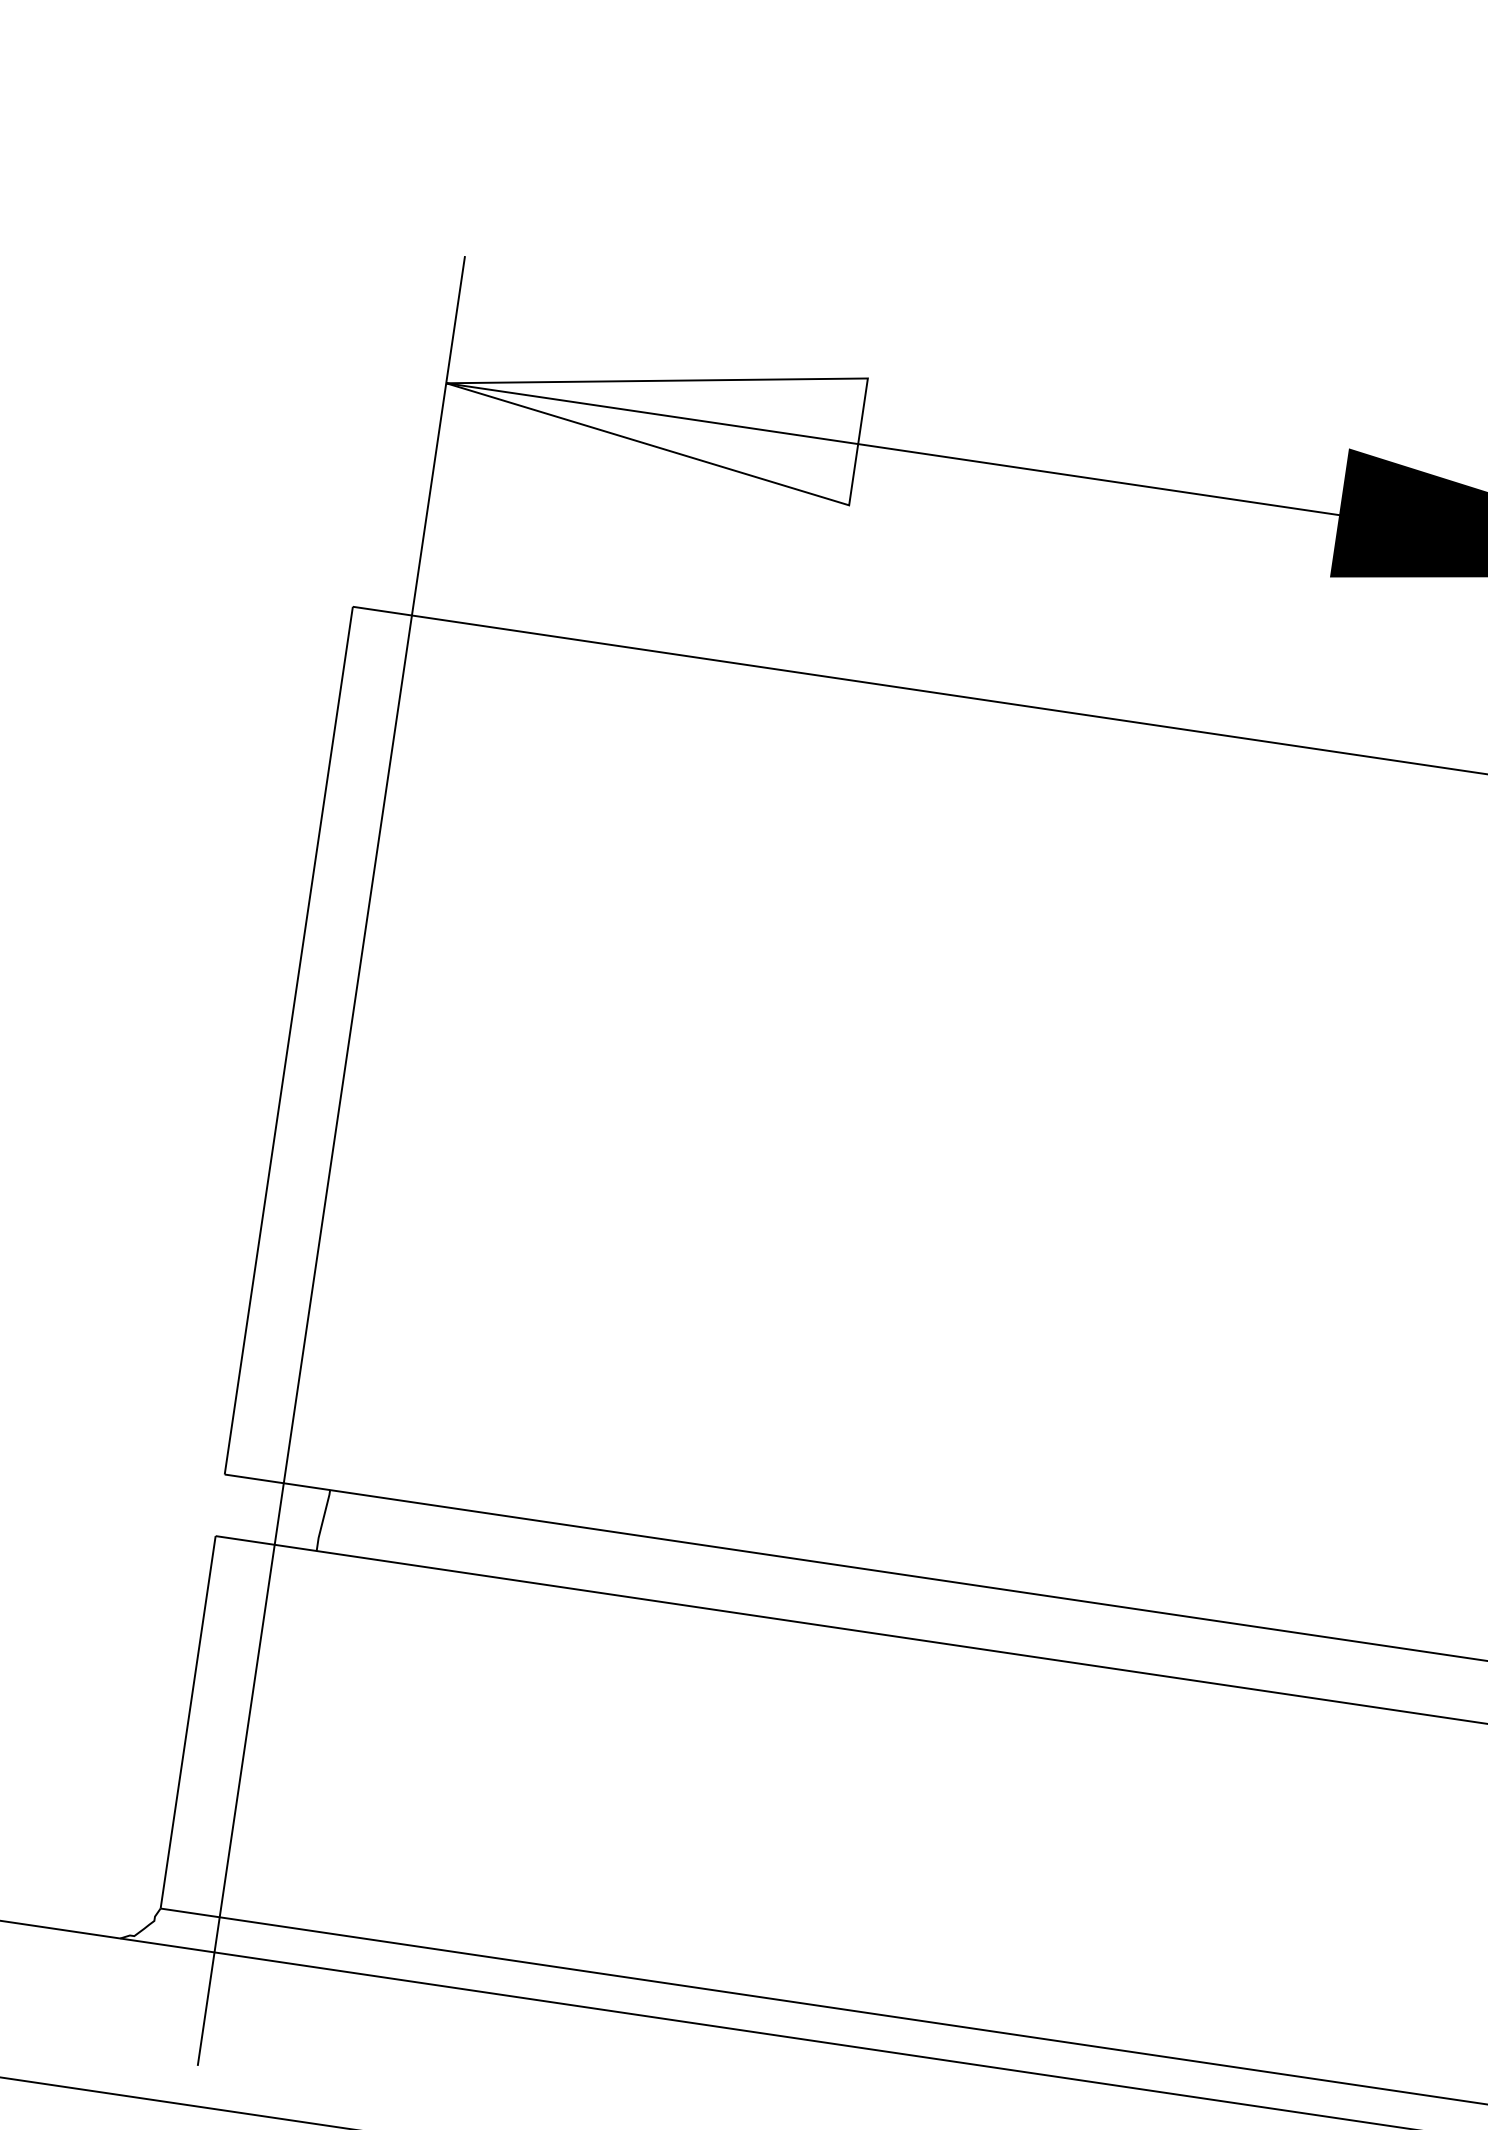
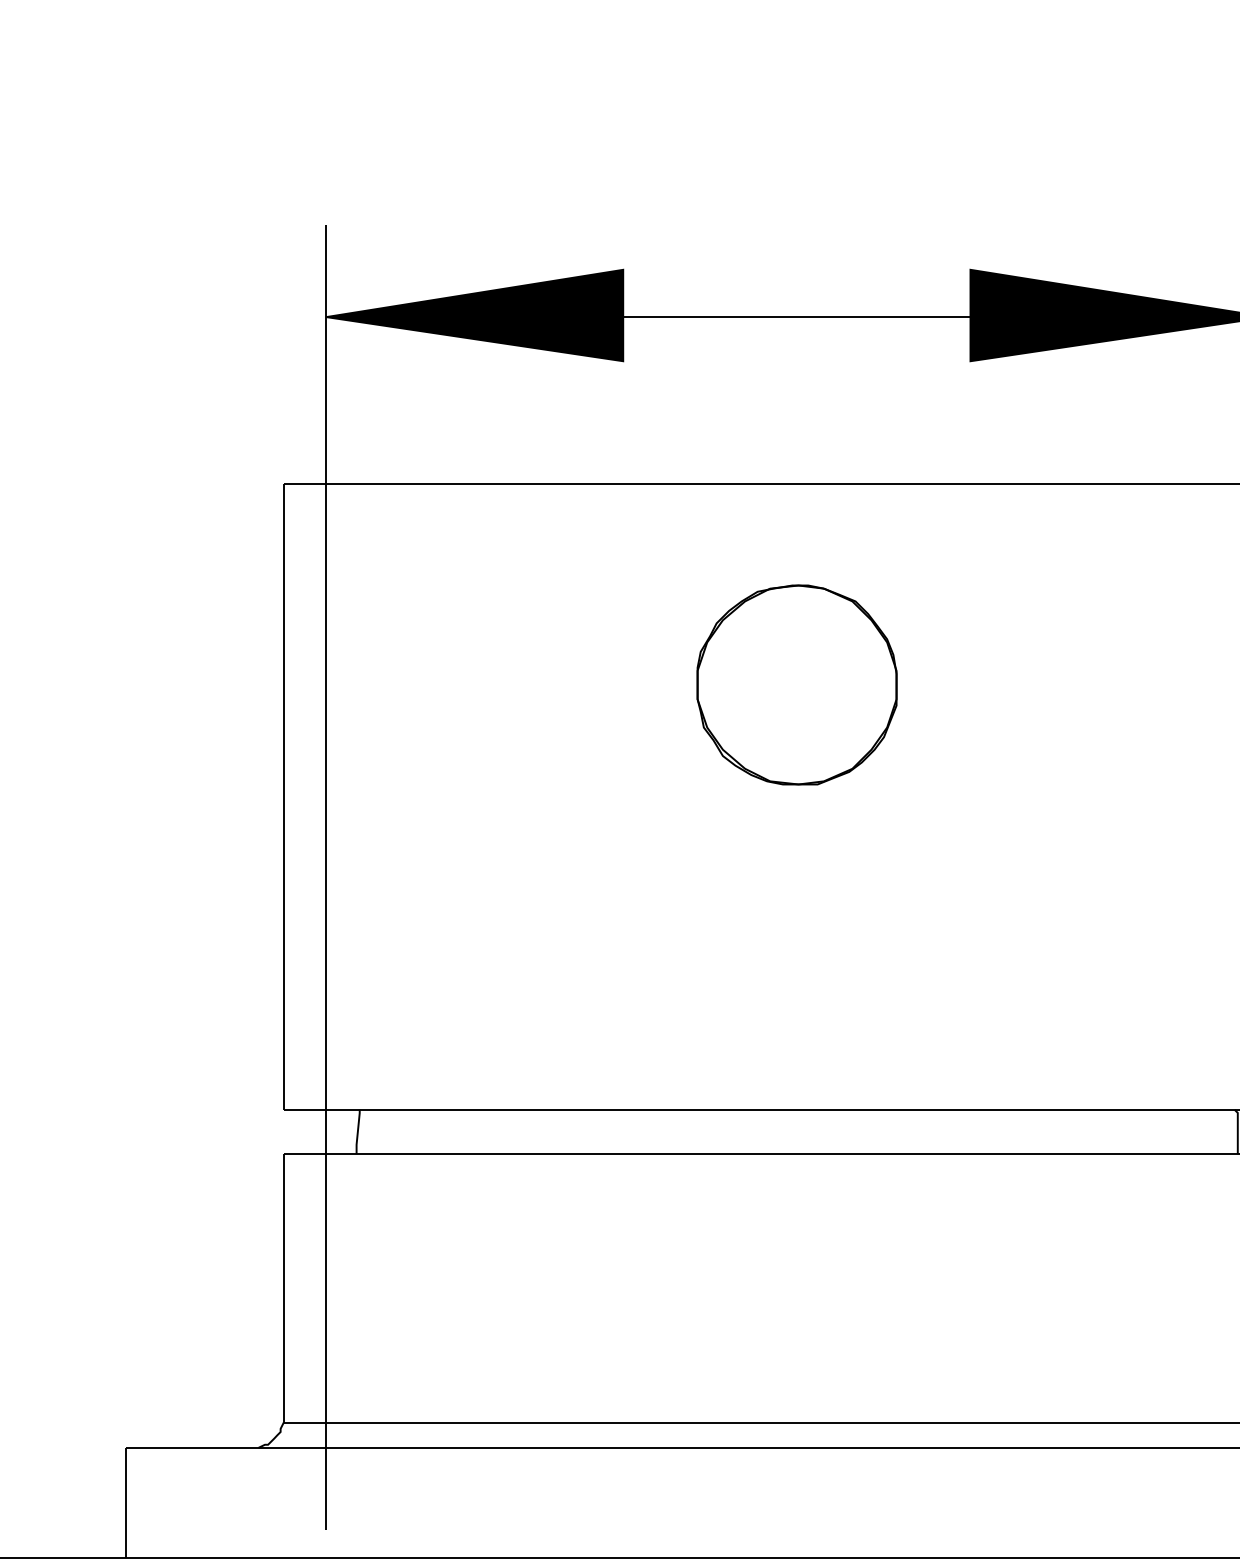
fill: (652, 411) -> (474, 315), added
part: (1023, 989) -> (796, 684), added

